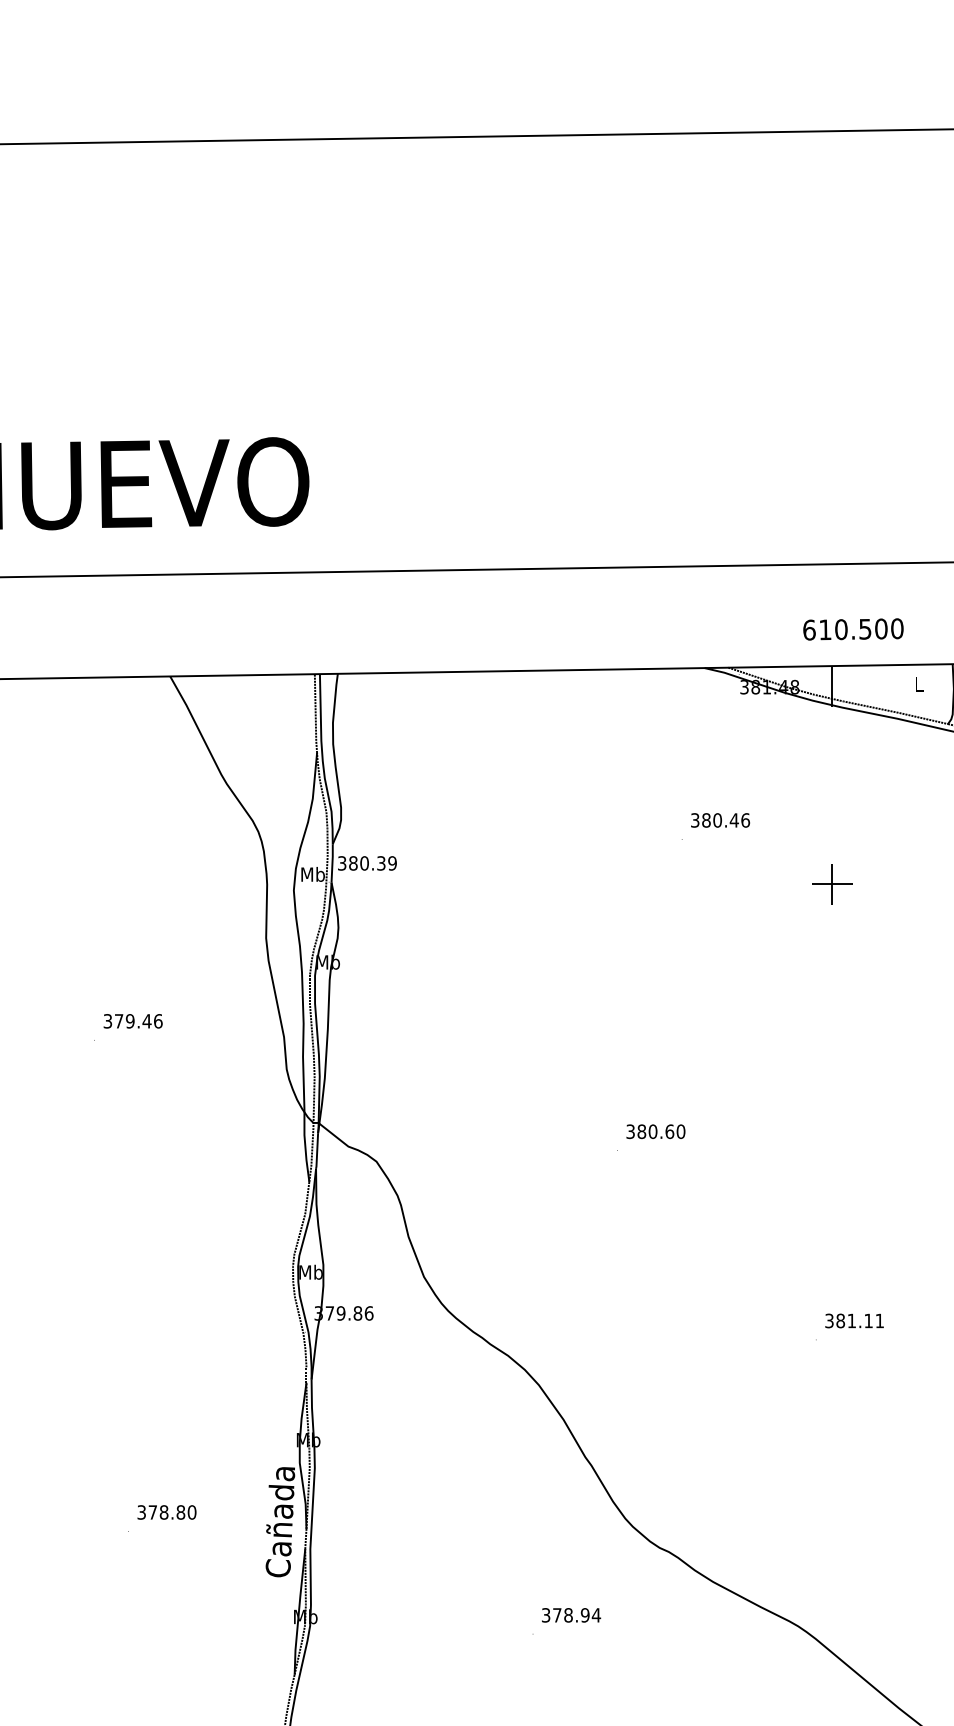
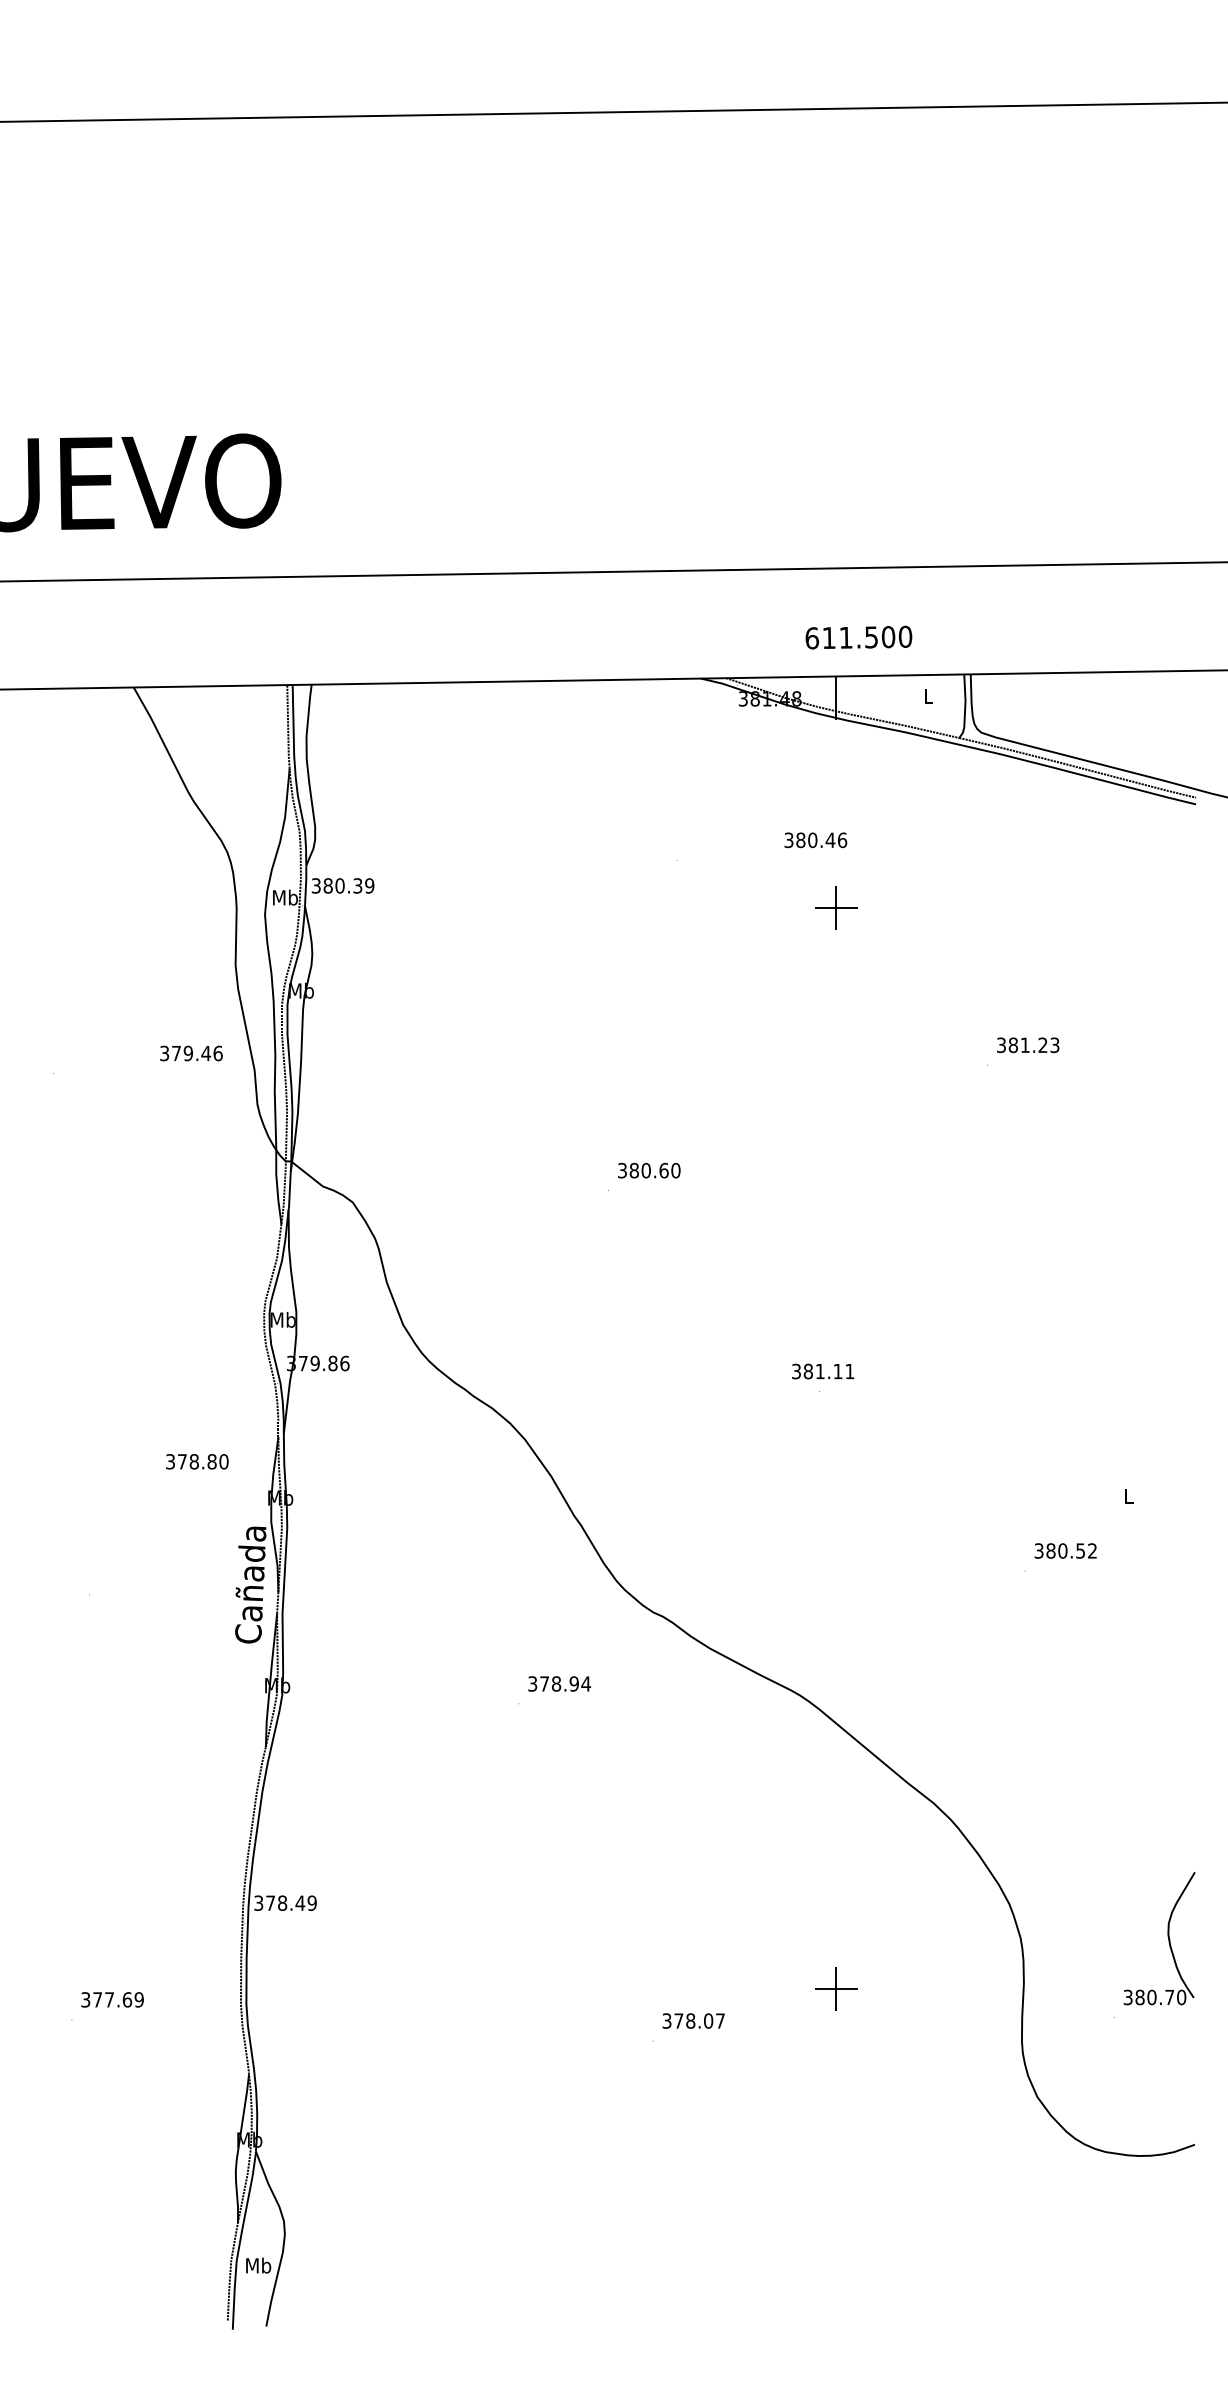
text: (840, 629) -> (845, 637), 610.500 -> 611.500
text: (720, 820) -> (815, 840), moved
text: (133, 1021) -> (191, 1053), moved
text: (854, 1320) -> (823, 1371), moved
text: (167, 1512) -> (197, 1461), moved

